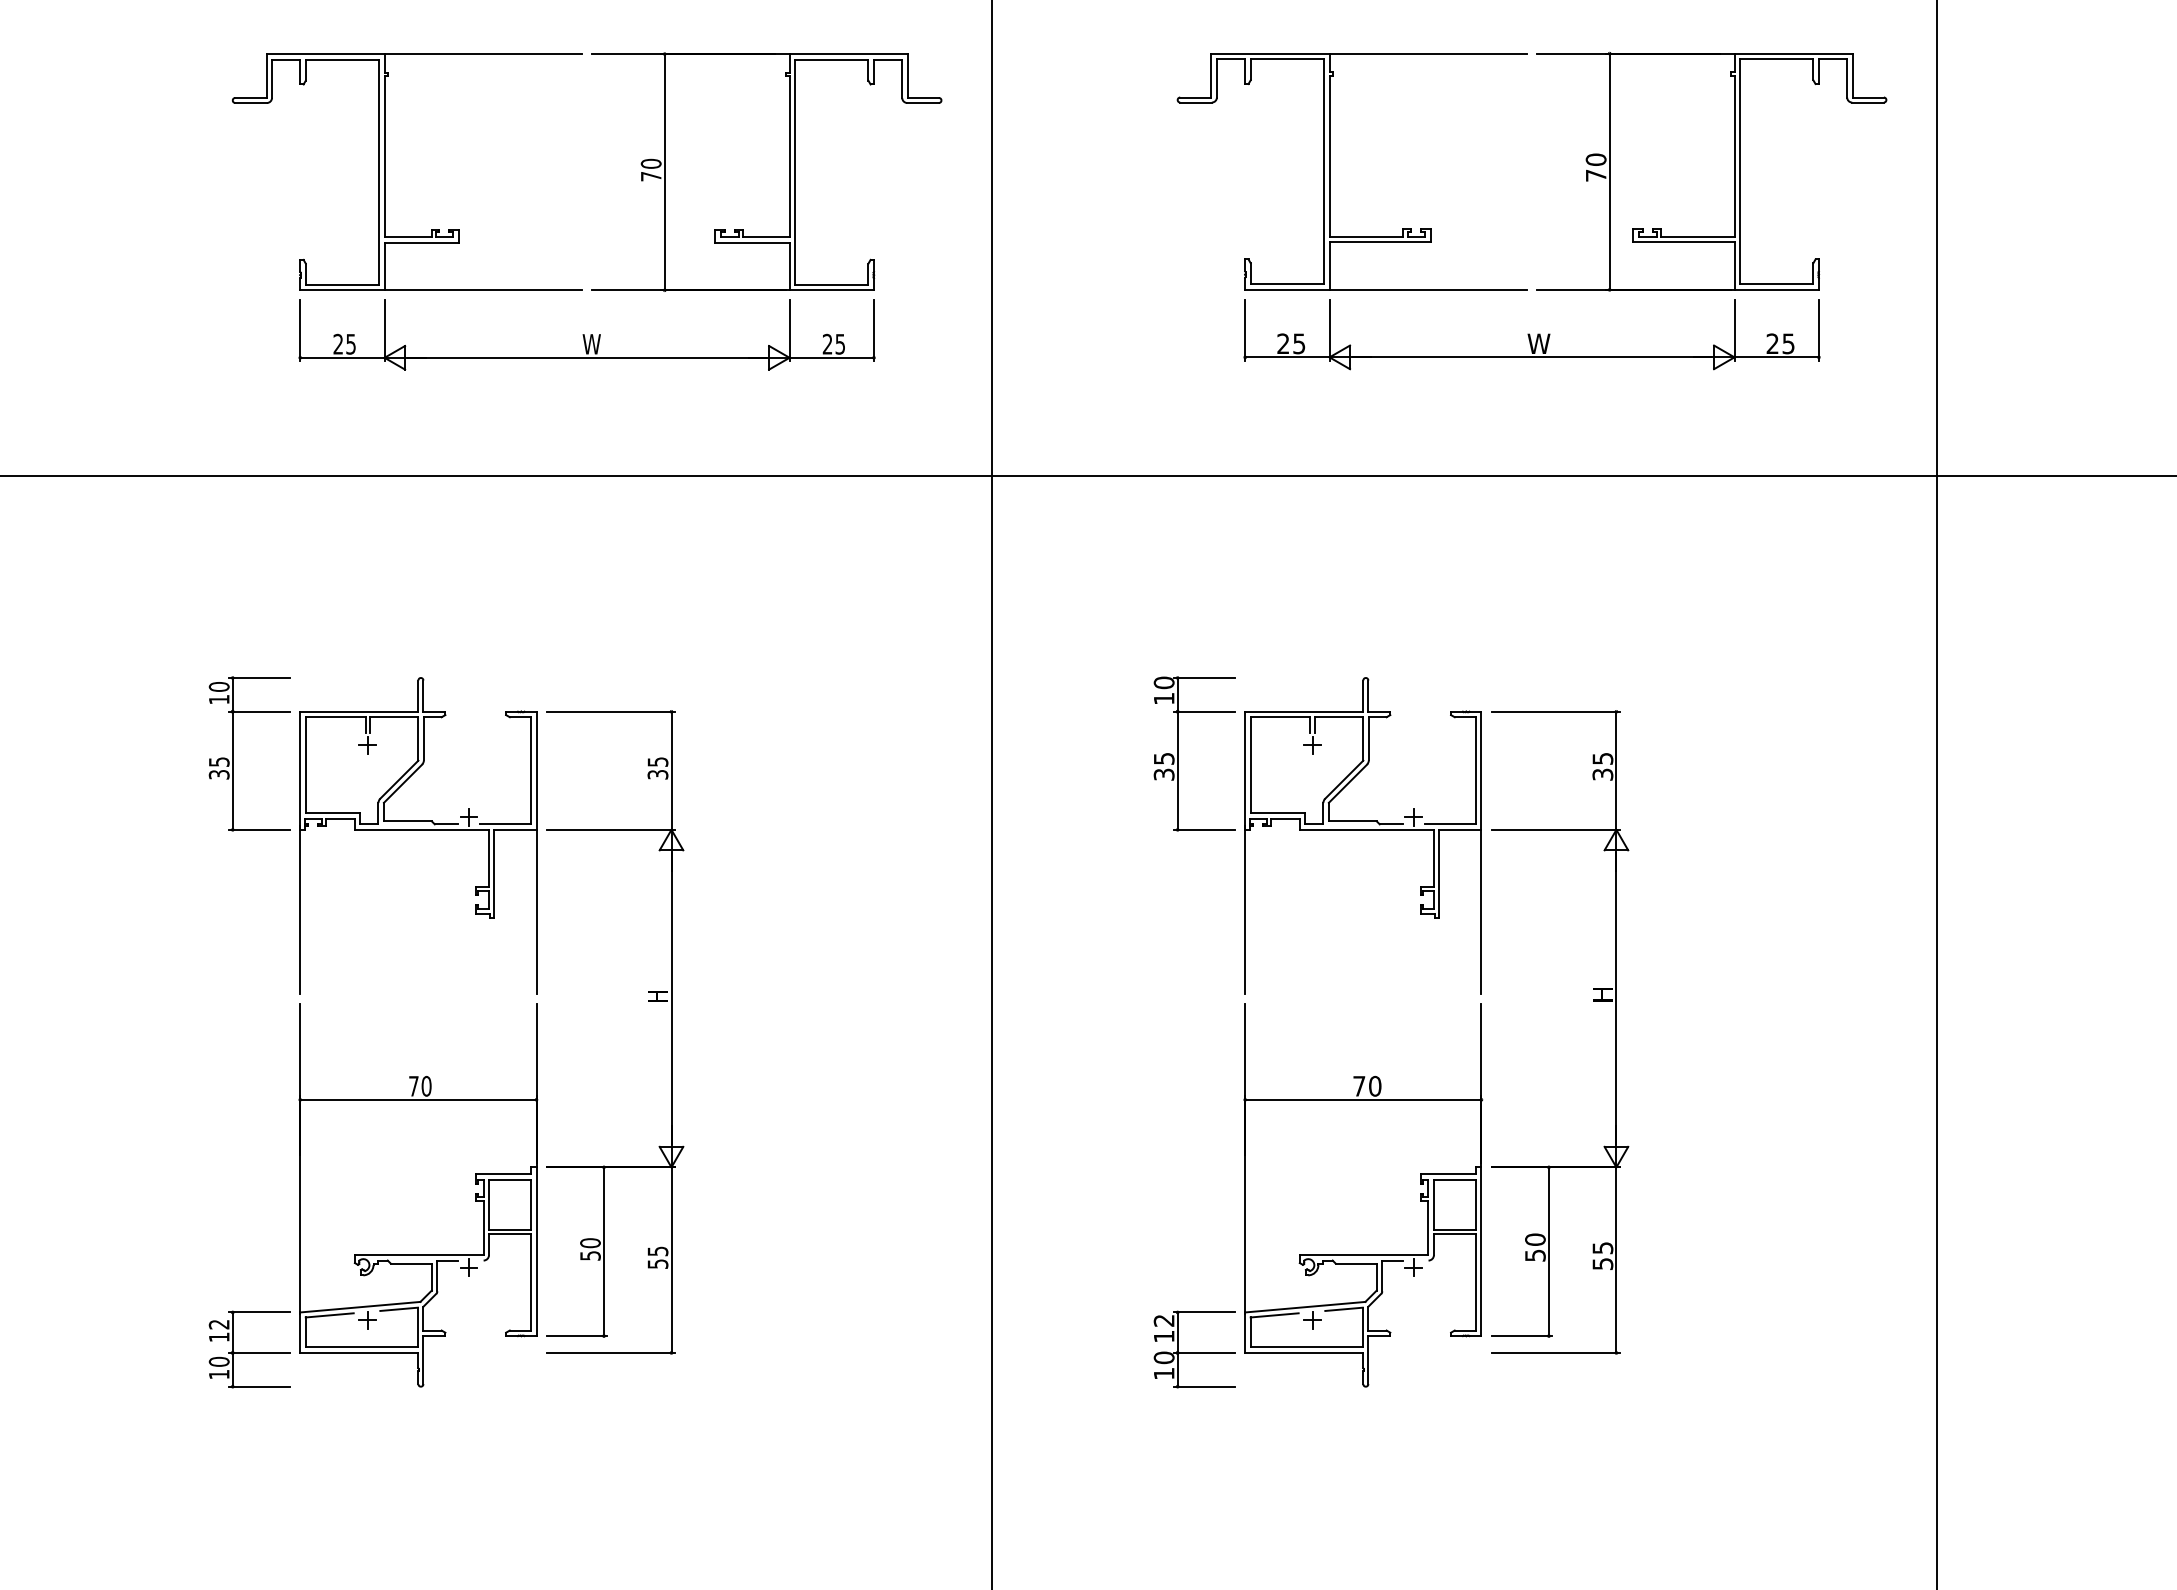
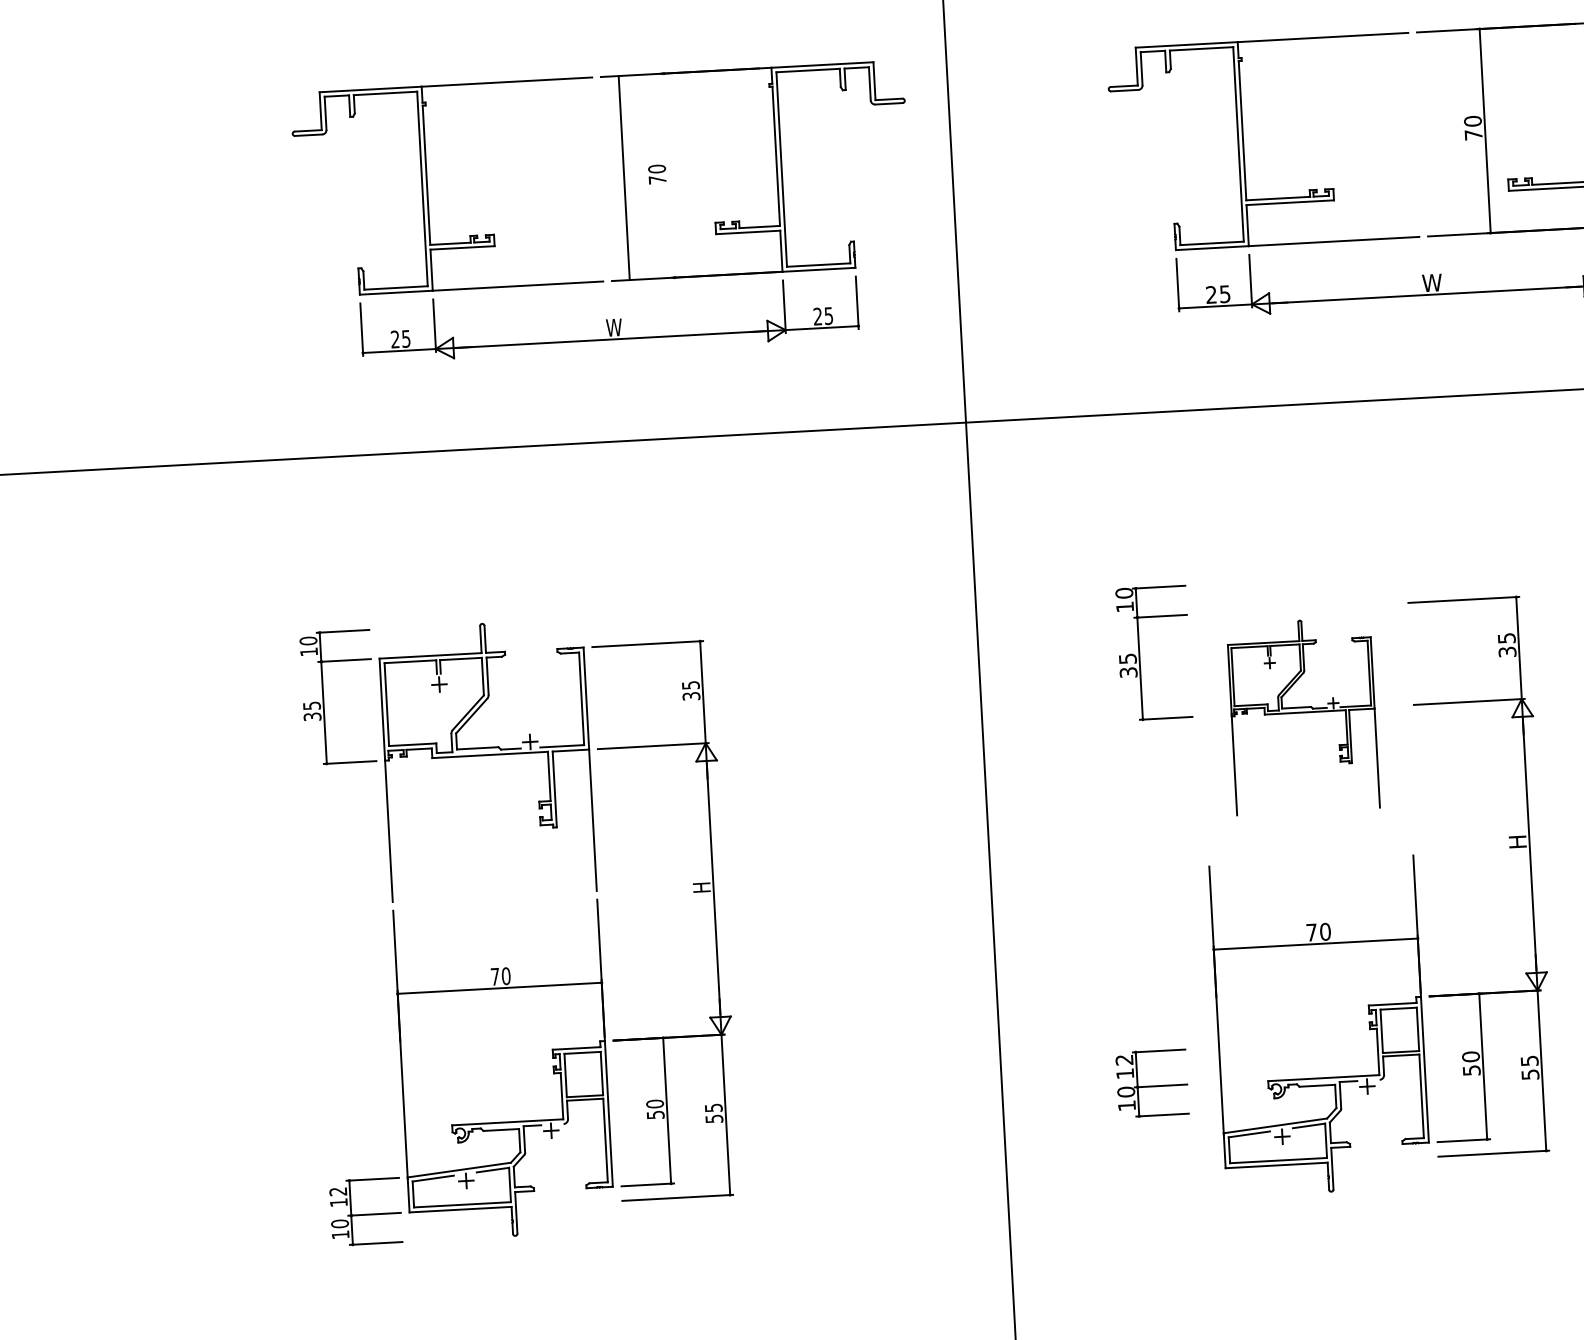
line: (664, 172) -> (624, 178), moved
part: (1362, 835) -> (1302, 715), size x0.7
part: (1194, 1349) -> (1152, 1083), moved

